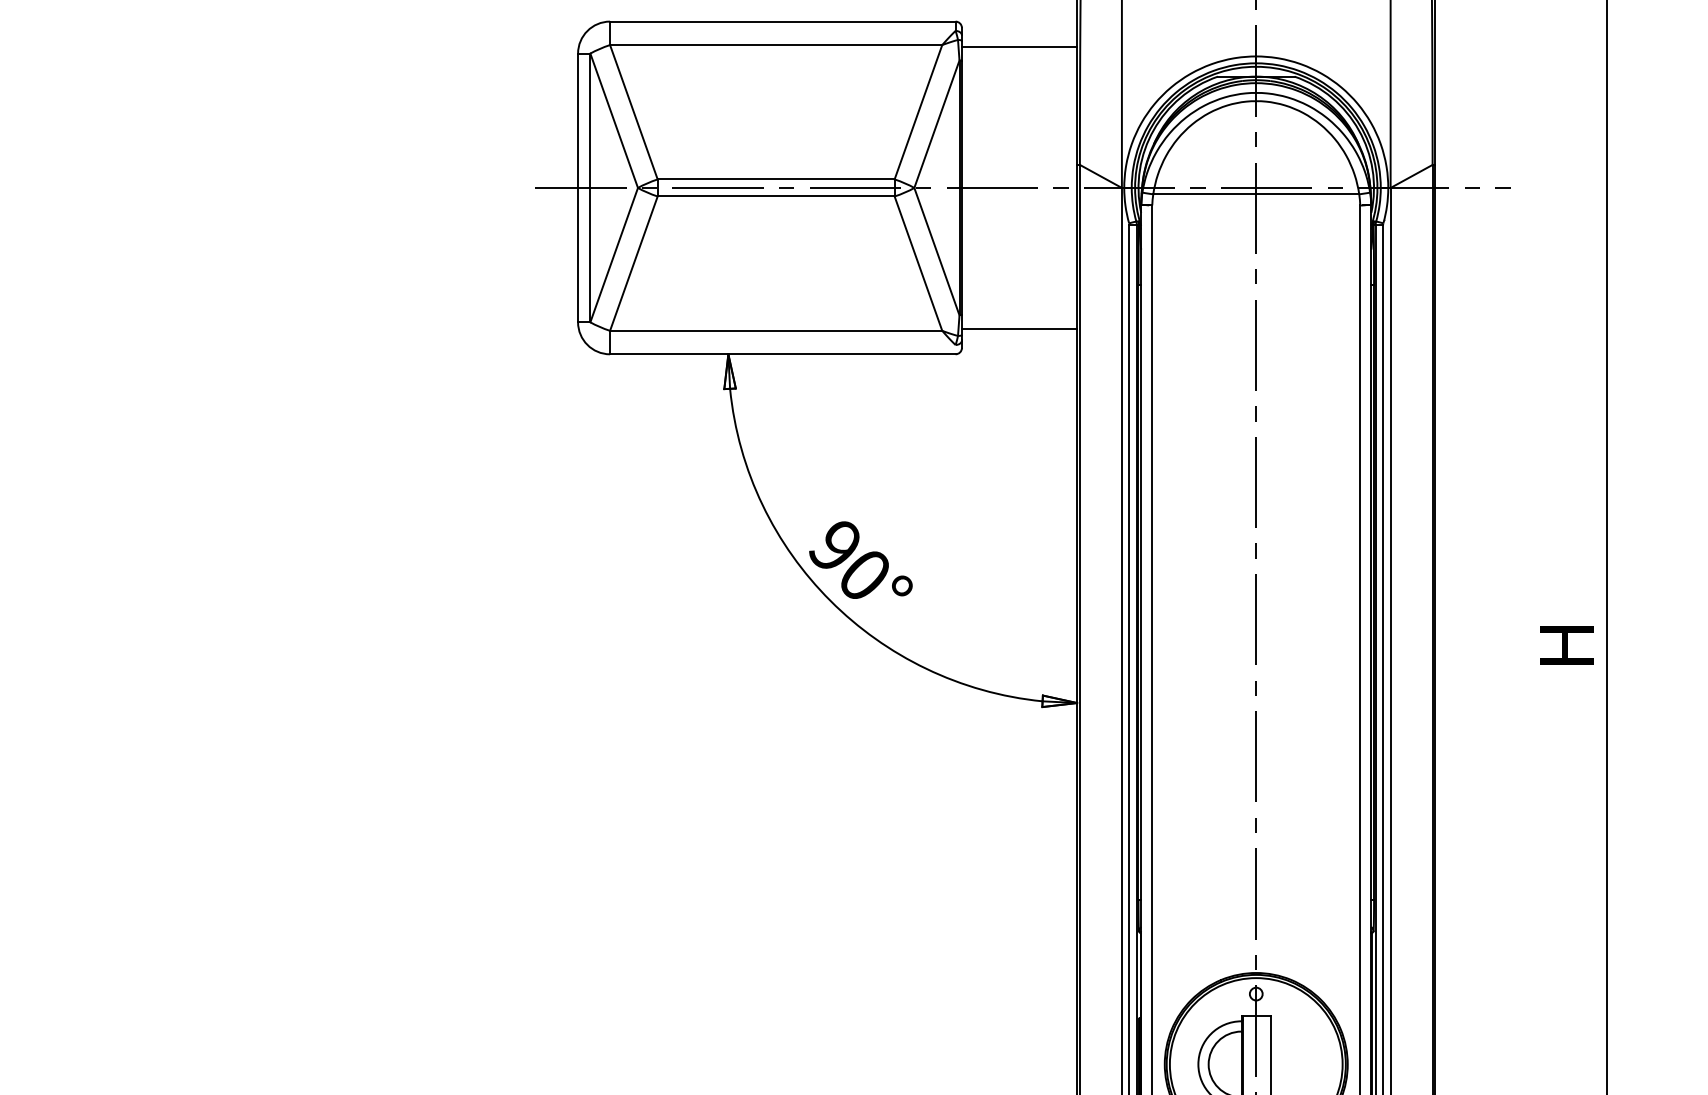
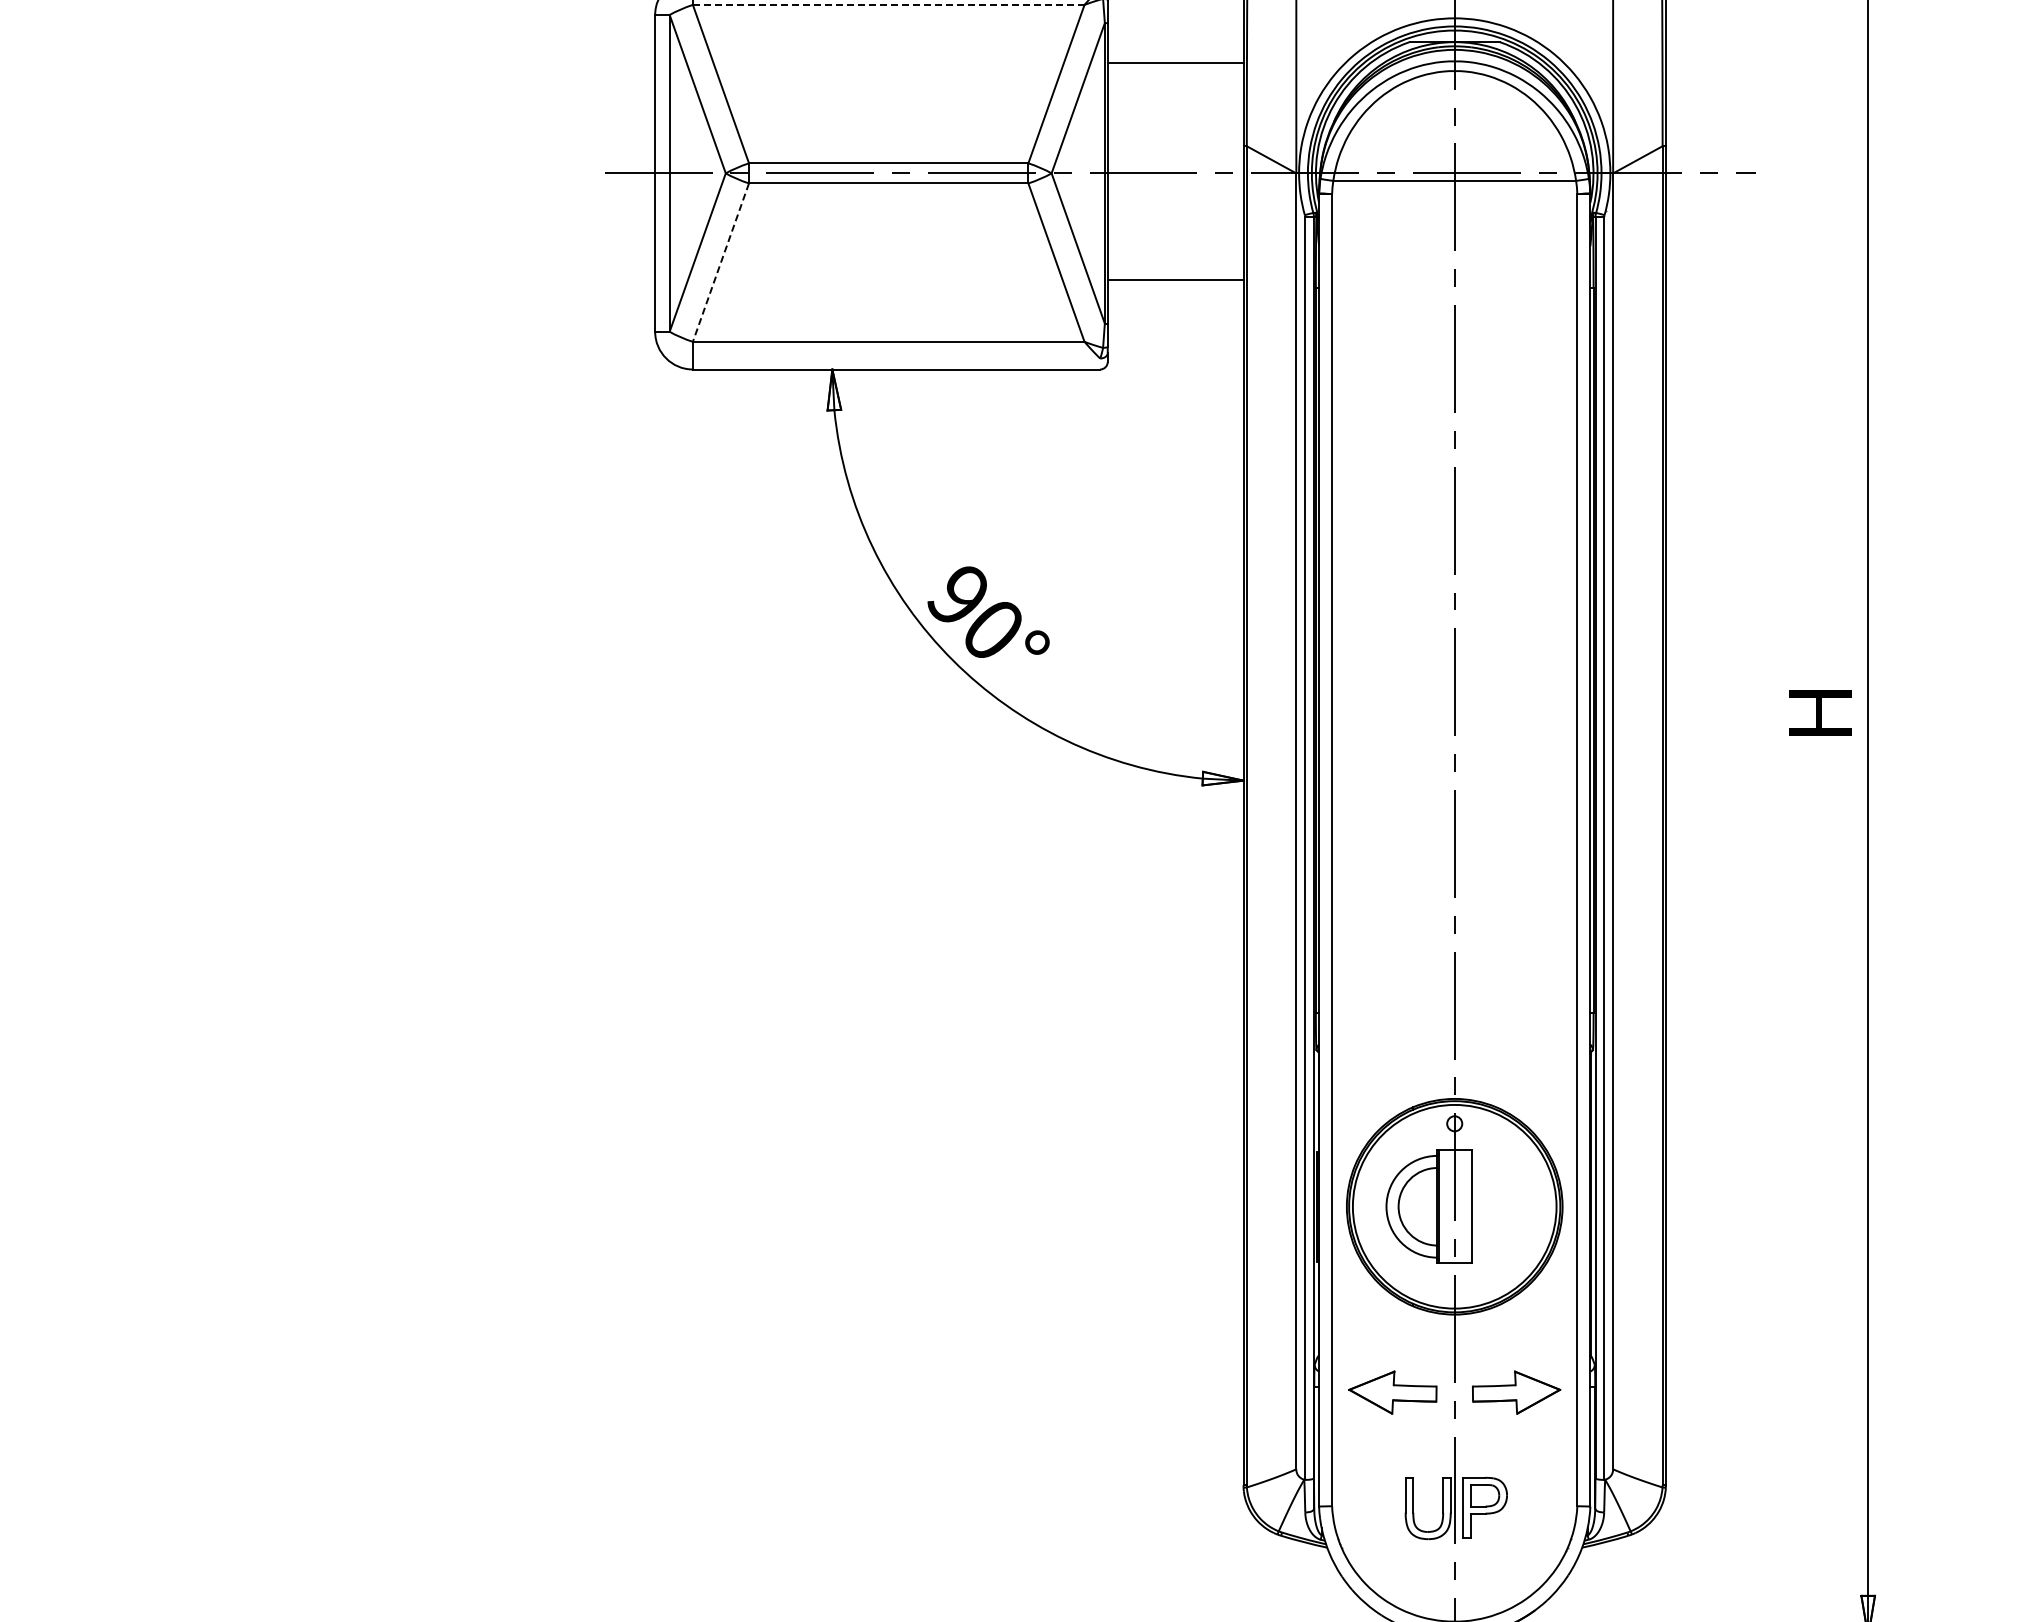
line: (775, 44) -> (888, 4), solid -> dashed
line: (1019, 47) -> (1175, 63), moved
line: (633, 264) -> (720, 263), solid -> dashed
line: (1019, 328) -> (1175, 280), moved

